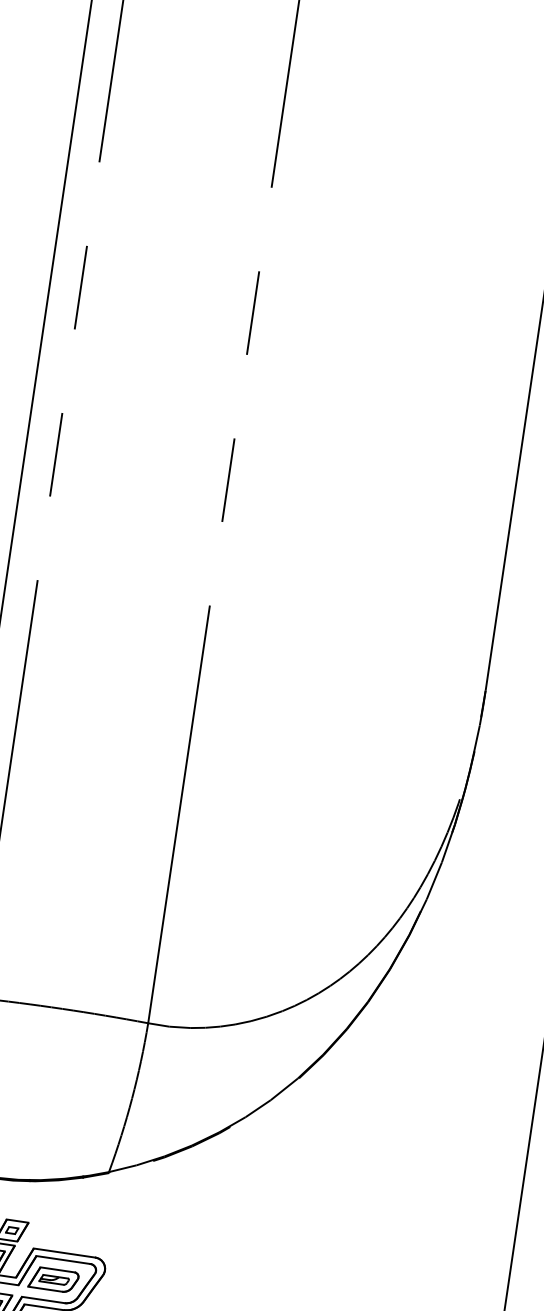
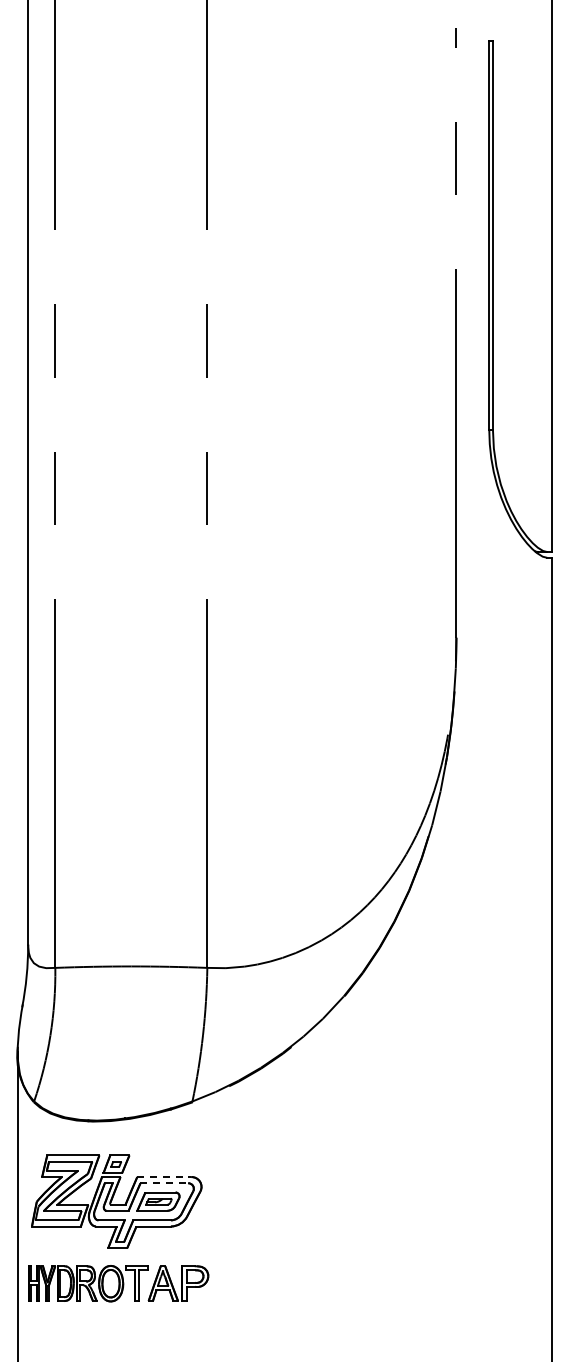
line: (64, 1253) -> (164, 1177), solid -> dashed
line: (63, 1260) -> (164, 1183), solid -> dashed

